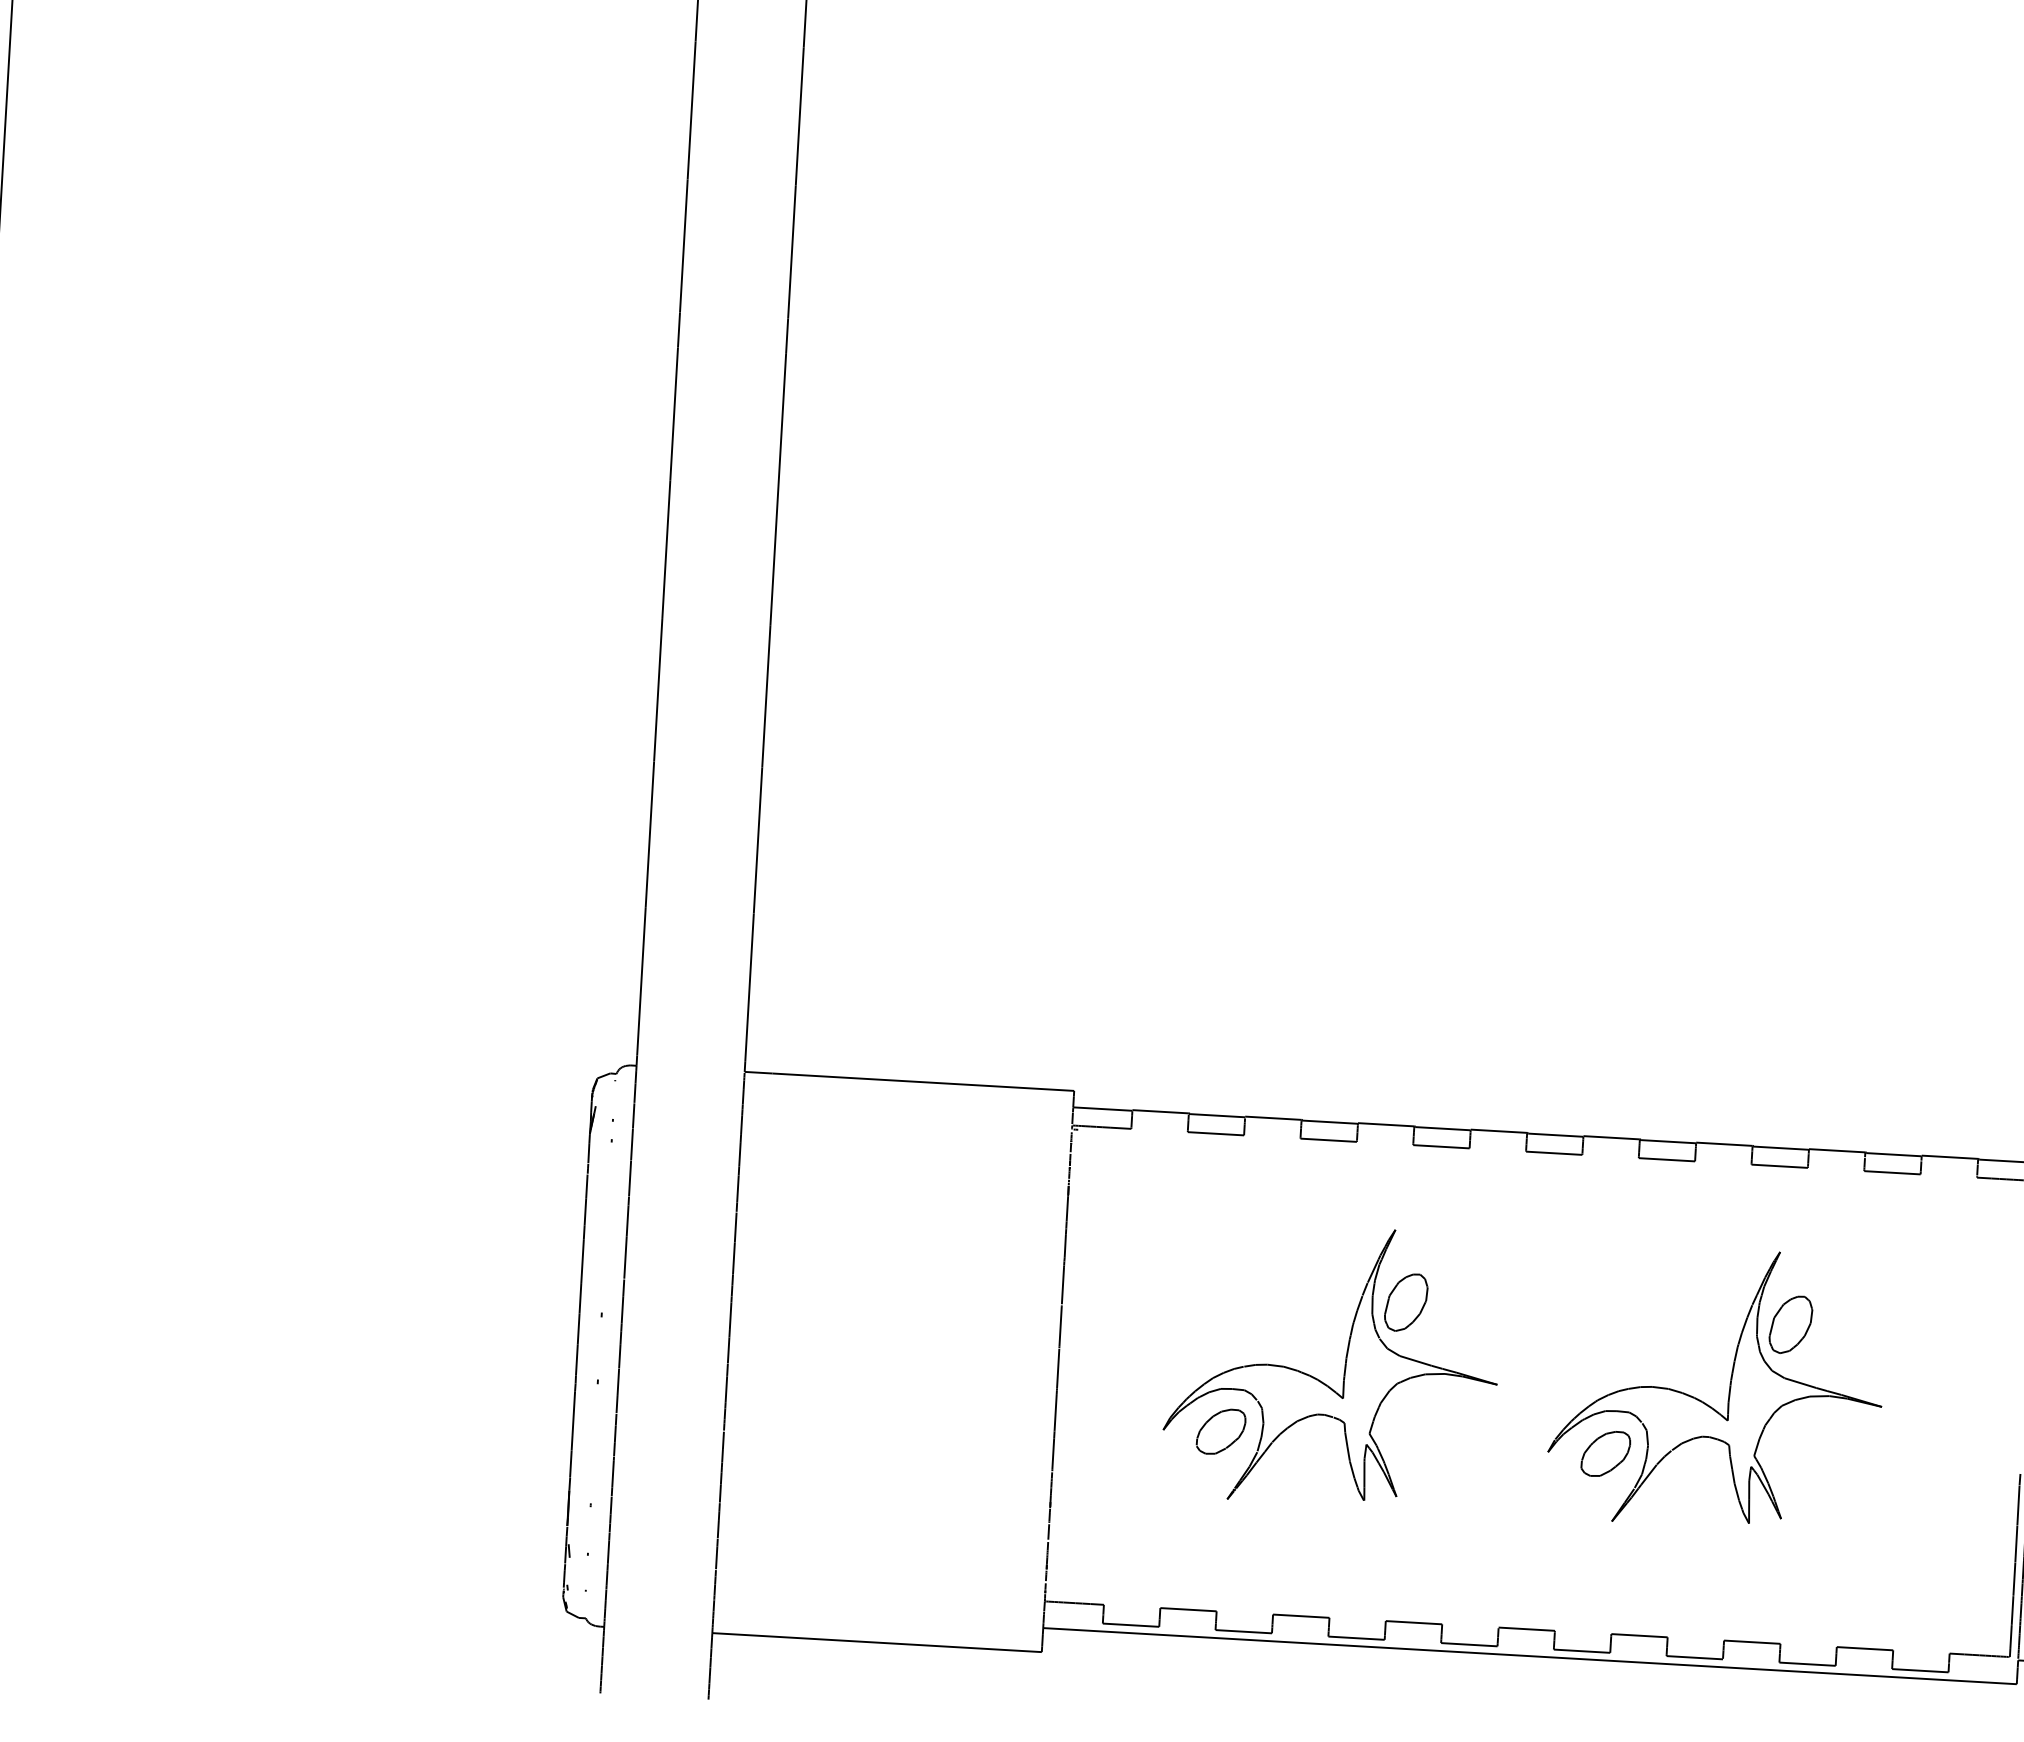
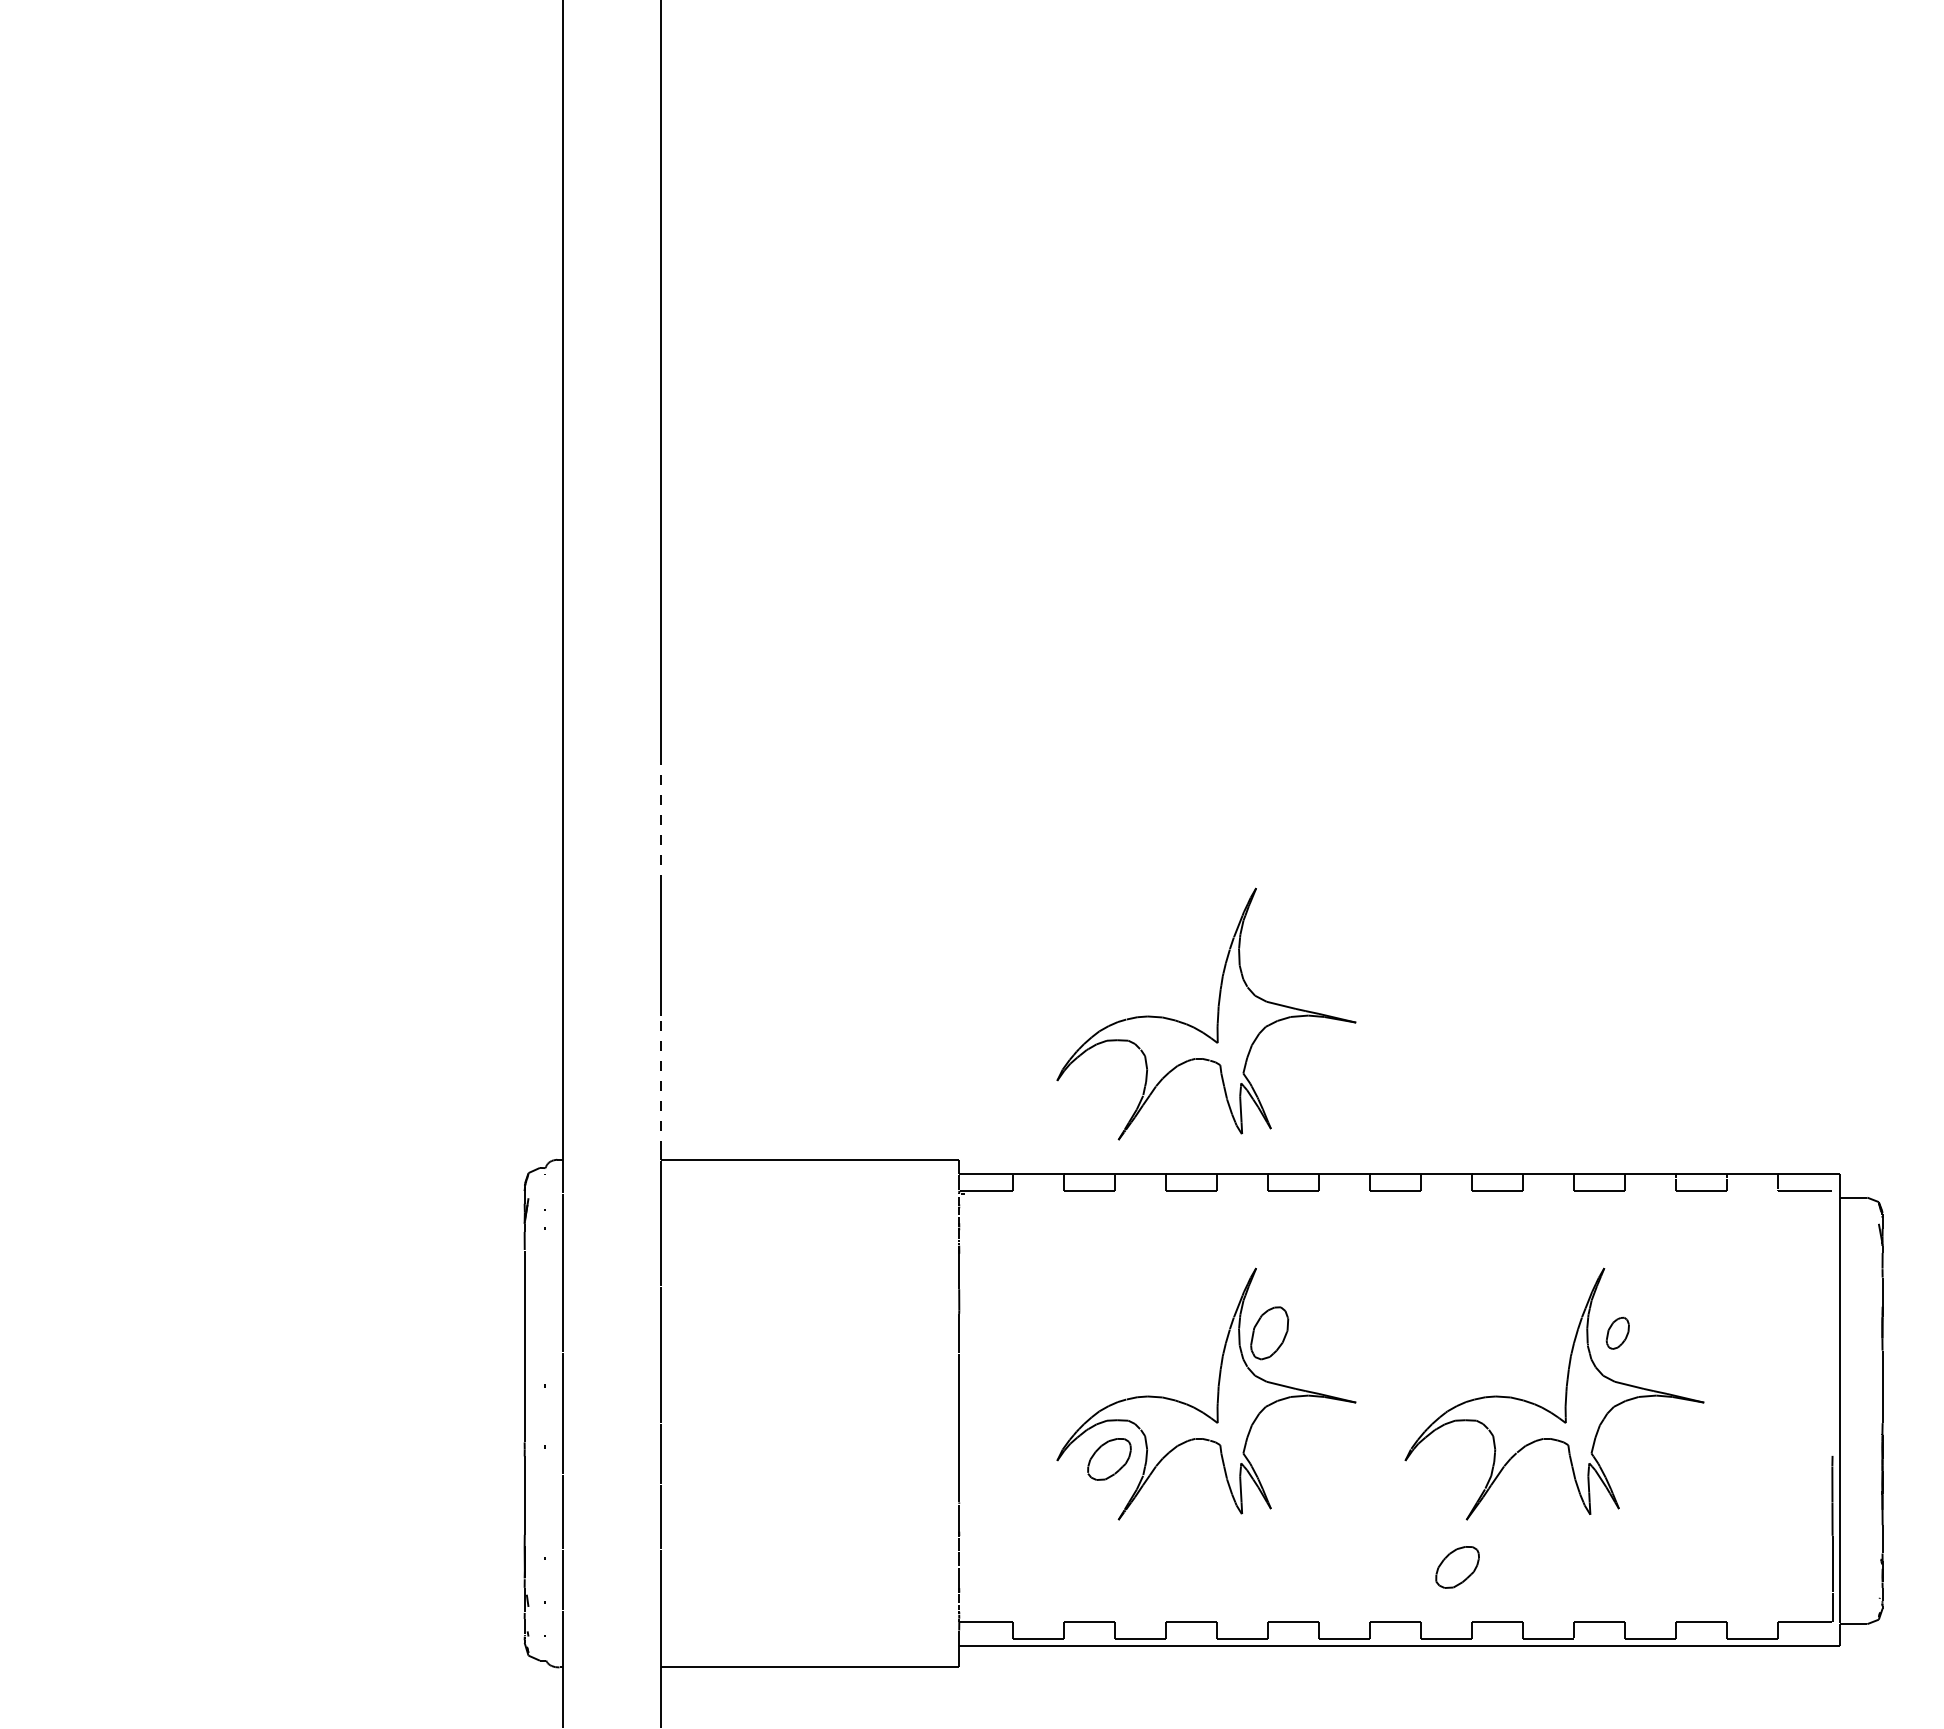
line: (766, 697) -> (661, 820), solid -> dashed
part: (1368, 945) -> (1217, 1013), added
line: (750, 986) -> (661, 1082), solid -> dashed
part: (1790, 1325) -> (1617, 1333), size x0.6
part: (1605, 1454) -> (1457, 1567), moved

